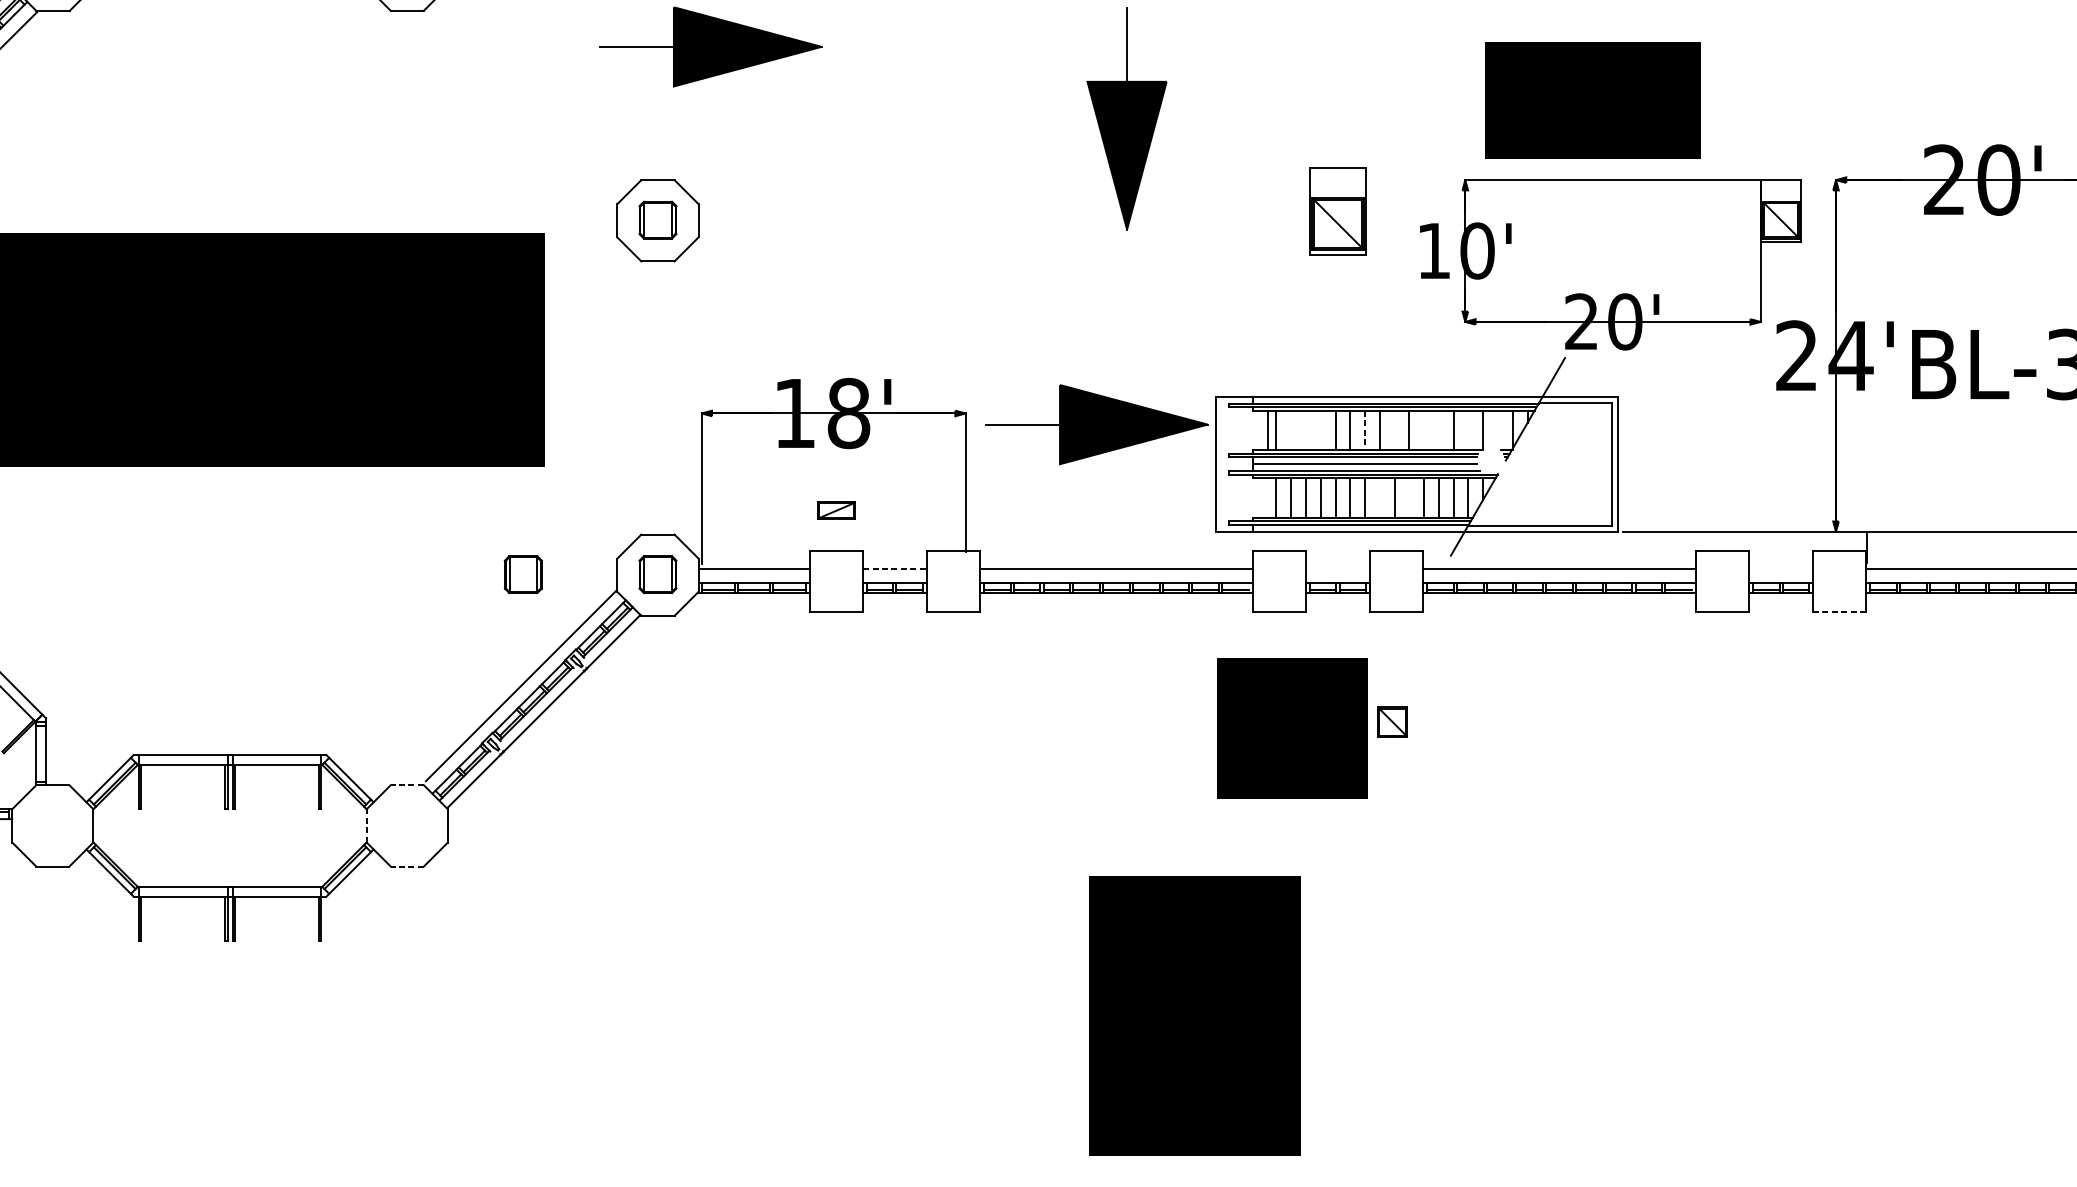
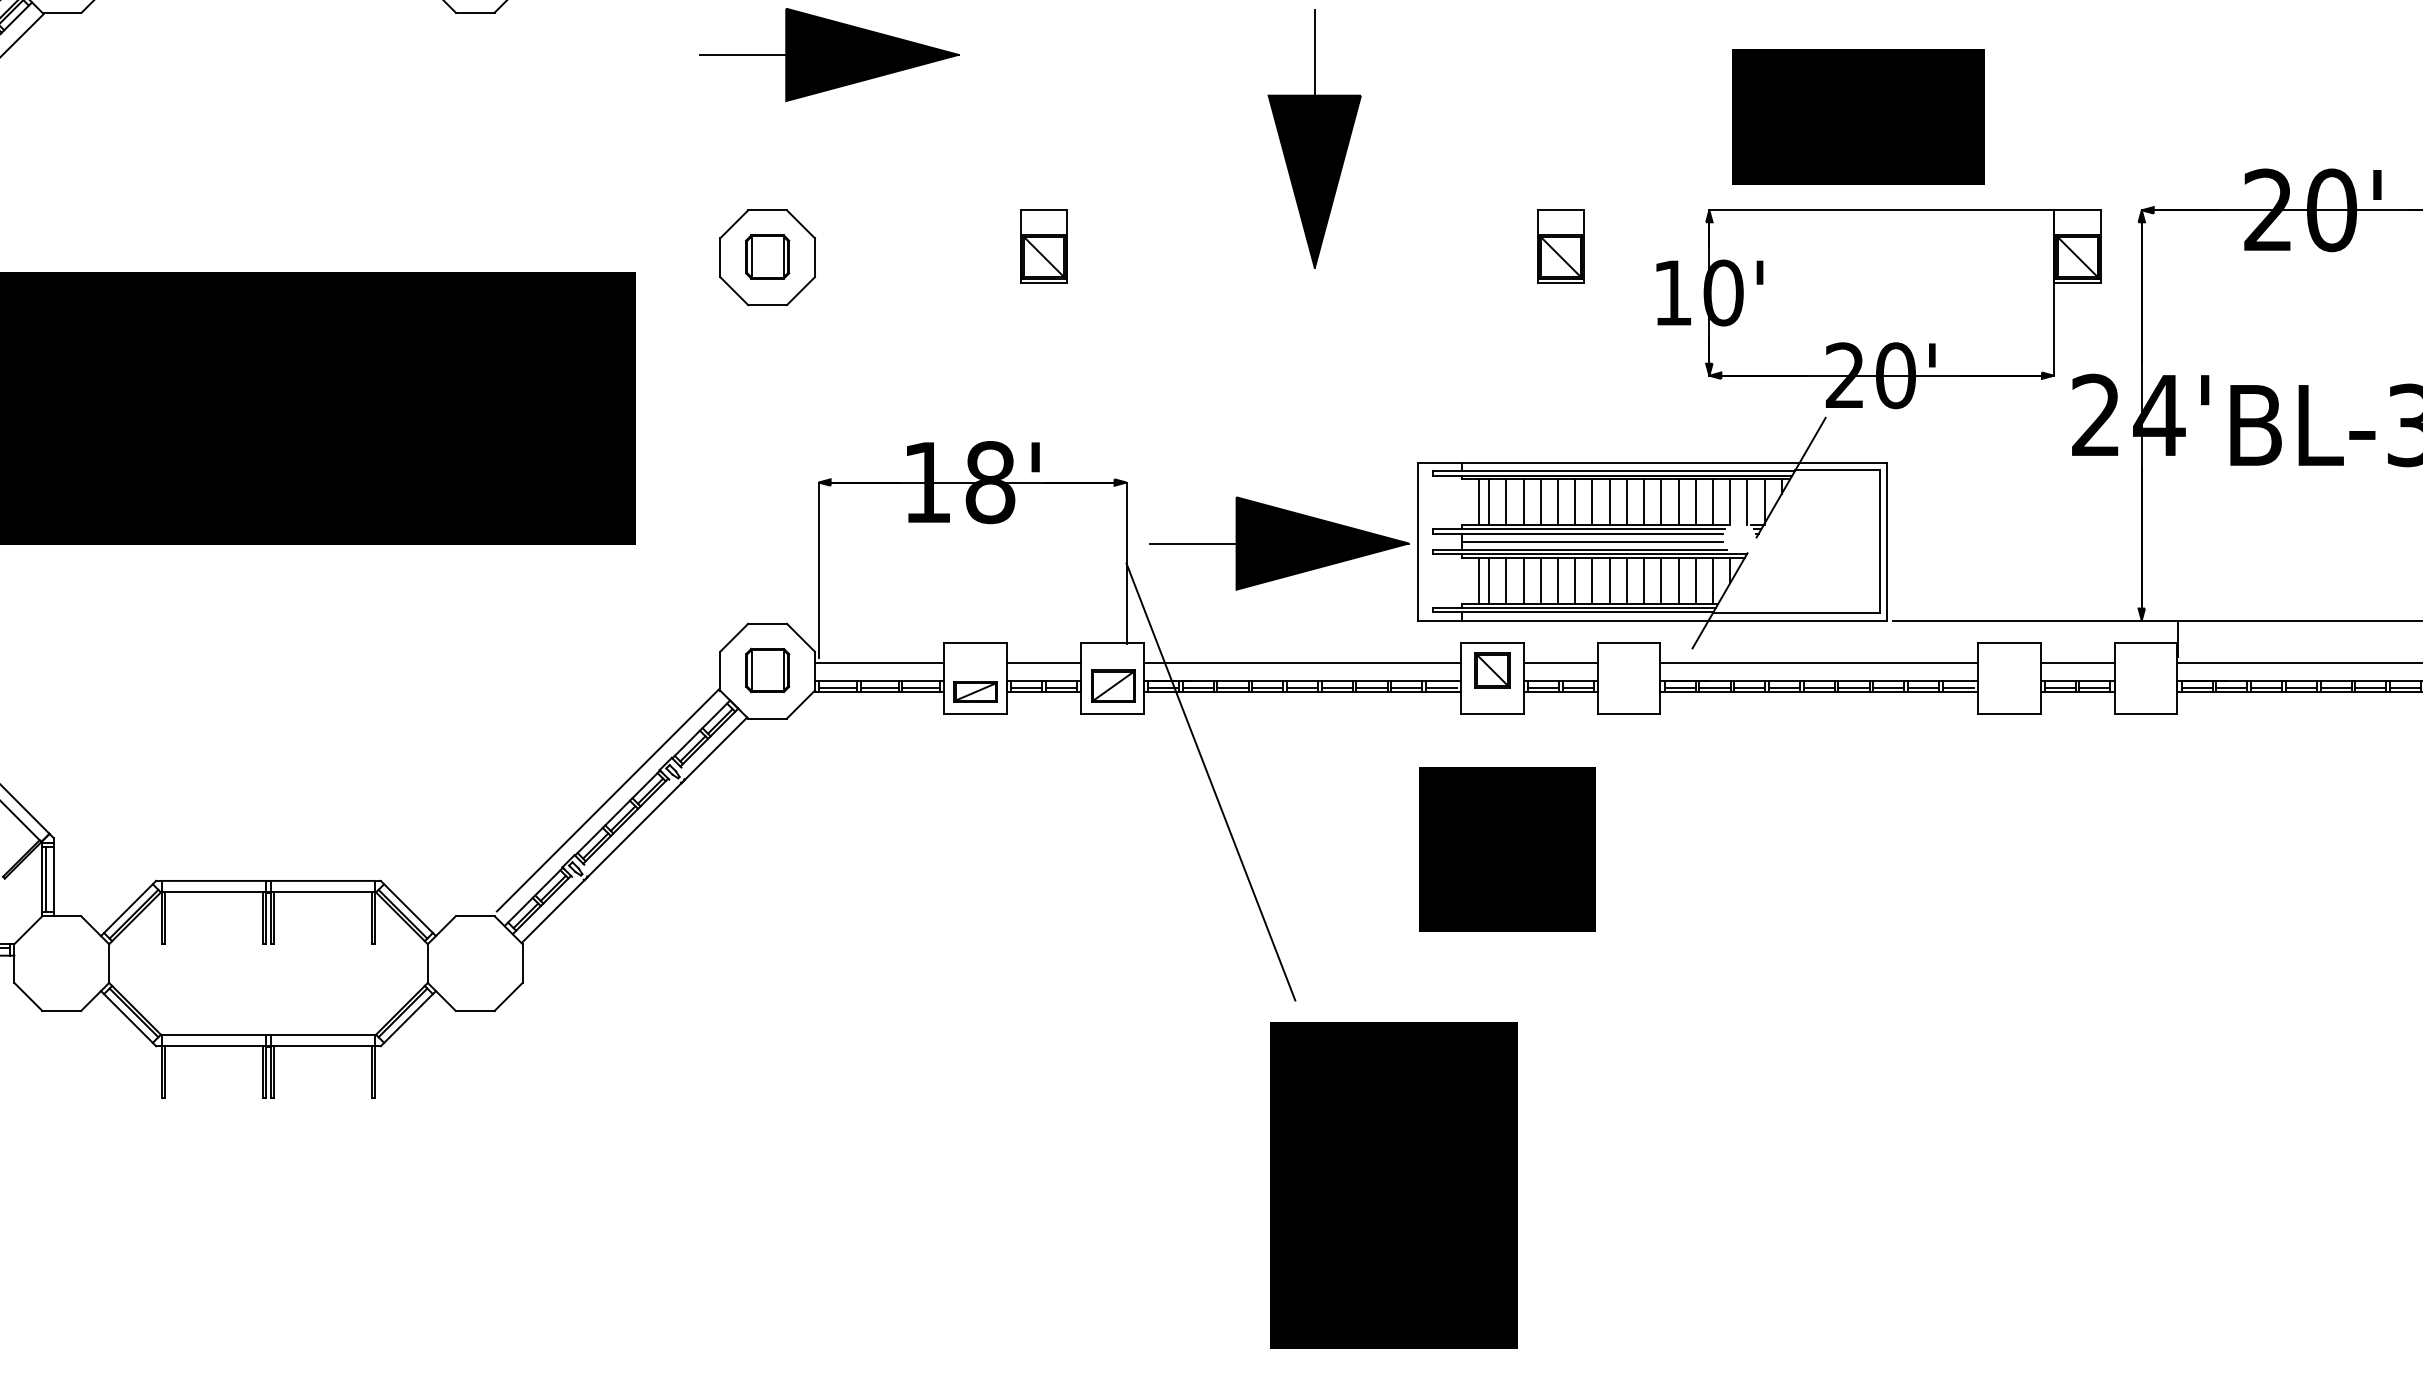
part: (894, 211) -> (1043, 246), added
part: (1337, 211) -> (1560, 246), size x0.71
part: (1096, 424) -> (1279, 543), moved
line: (1291, 430) -> (1506, 502), added
line: (1305, 430) -> (1523, 502), added
line: (1320, 430) -> (1540, 502), added
line: (1365, 430) -> (1592, 502), dashed -> solid
line: (1394, 430) -> (1626, 502), added
line: (1424, 430) -> (1661, 502), added
line: (1438, 430) -> (1678, 502), added
line: (1468, 430) -> (1713, 502), added
line: (1498, 430) -> (1747, 502), added
line: (1267, 498) -> (1478, 581), added
line: (1379, 498) -> (1609, 581), added
line: (1409, 498) -> (1644, 581), added
part: (836, 510) -> (975, 691), moved
line: (895, 568) -> (1044, 663), dashed -> solid
line: (1337, 568) -> (1560, 663), added
line: (1780, 568) -> (2077, 663), added
part: (523, 574) -> (610, 670), removed
part: (954, 587) -> (1113, 685), added
line: (1840, 611) -> (2146, 713), dashed -> solid
line: (1037, 669) -> (1210, 781), added
part: (1392, 722) -> (1492, 670), moved
line: (38, 753) -> (45, 879), added
line: (406, 785) -> (474, 916), dashed -> solid
line: (366, 825) -> (427, 963), dashed -> solid
line: (406, 866) -> (474, 1010), dashed -> solid

